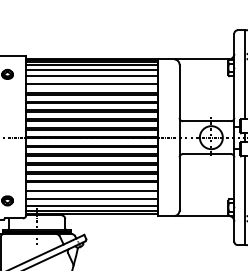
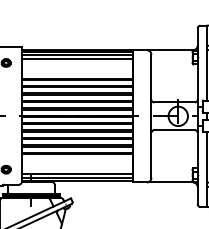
line: (91, 76) -> (77, 64), removed
line: (91, 84) -> (77, 71), removed
line: (91, 191) -> (77, 161), removed
line: (91, 198) -> (77, 167), removed

